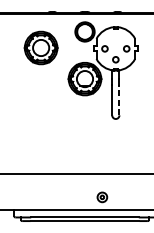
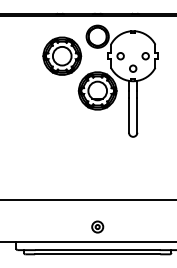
part: (41, 47) -> (62, 55), moved
line: (119, 99) -> (137, 114), dashed -> solid
part: (102, 196) -> (97, 226), moved

